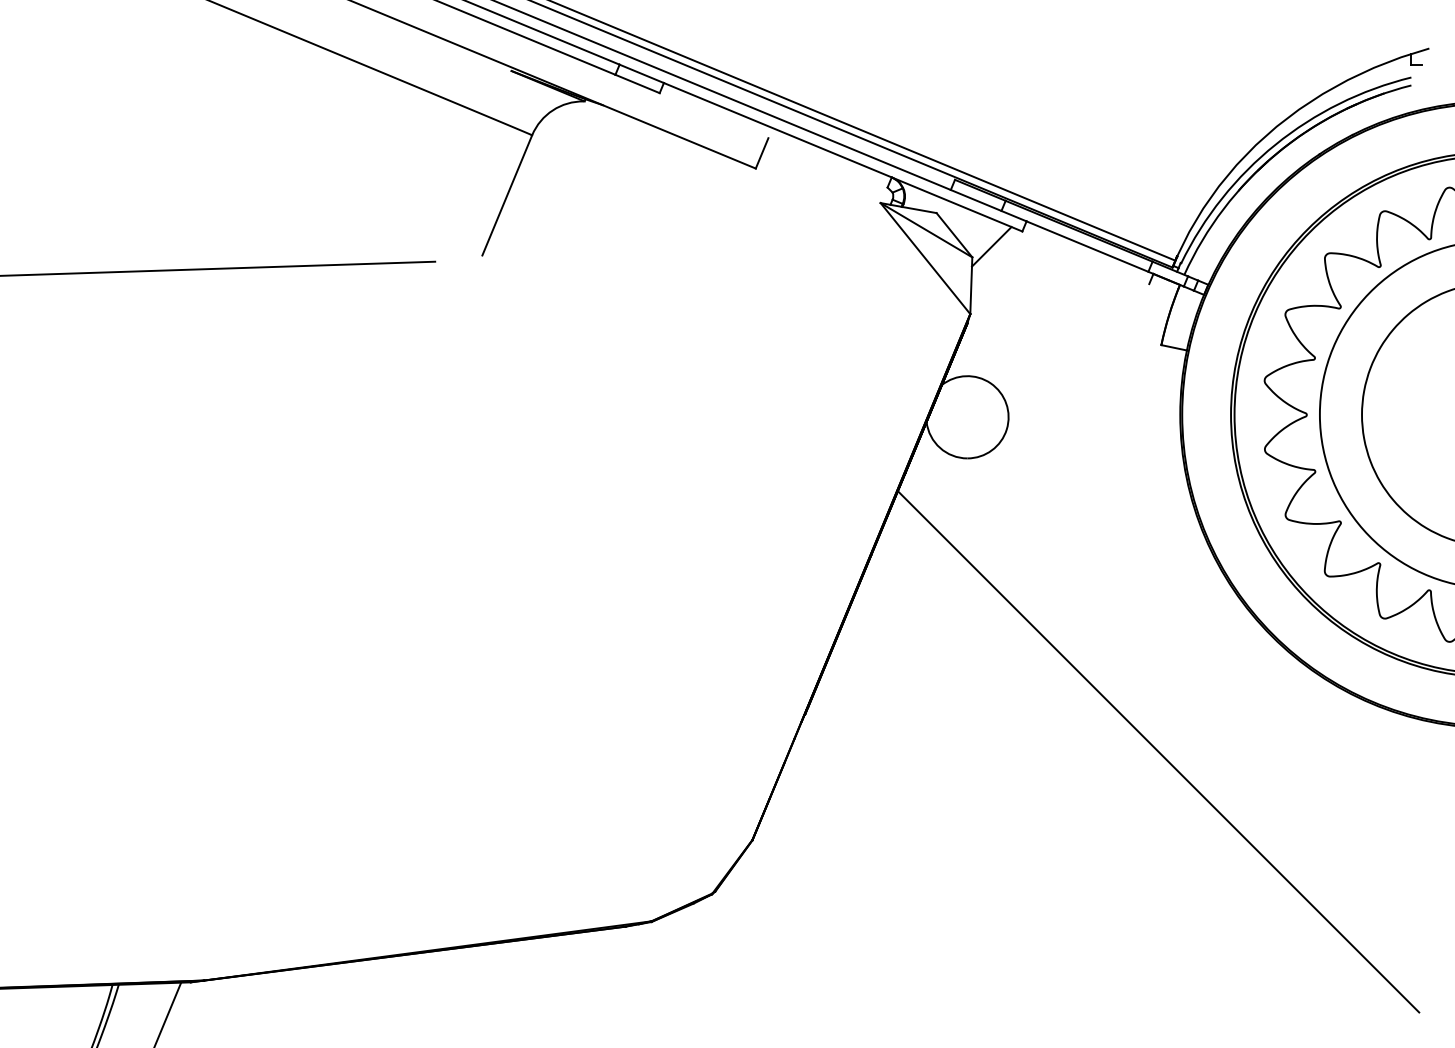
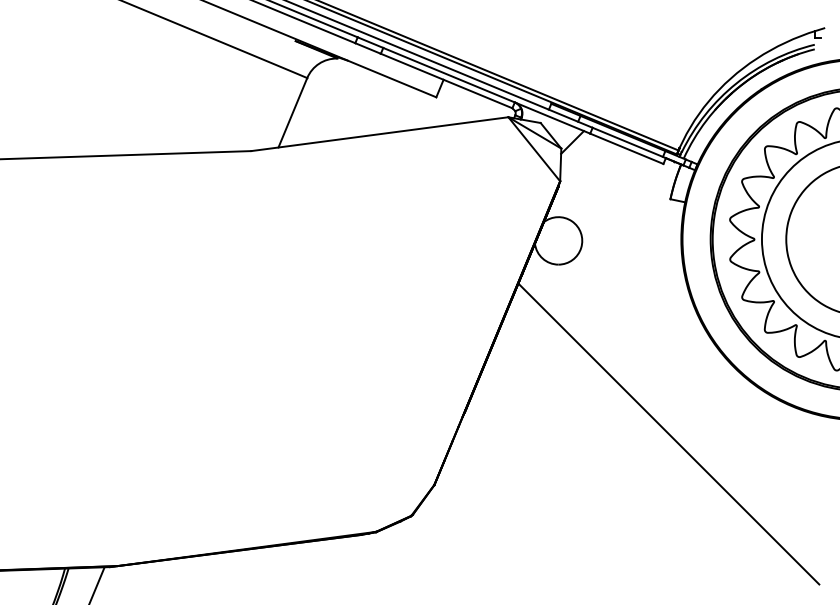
line: (773, 139) -> (446, 80), added
line: (657, 232) -> (379, 134), added
line: (1085, 257) -> (626, 148), added

